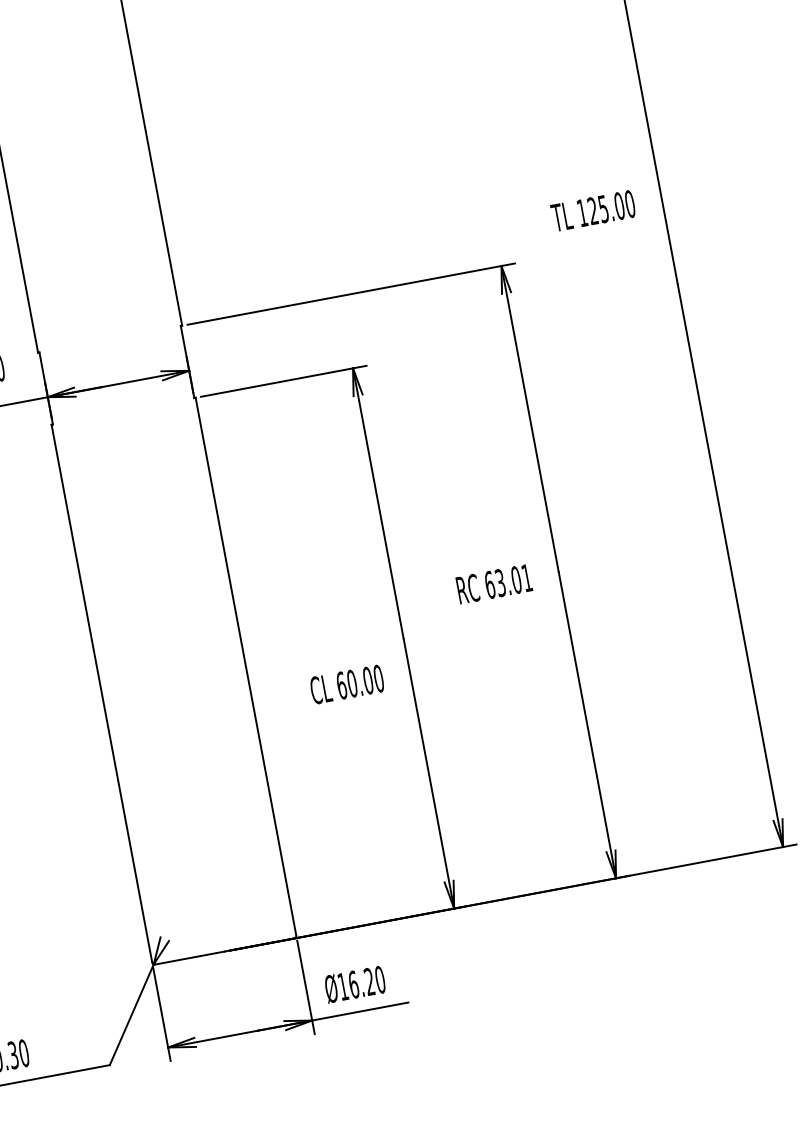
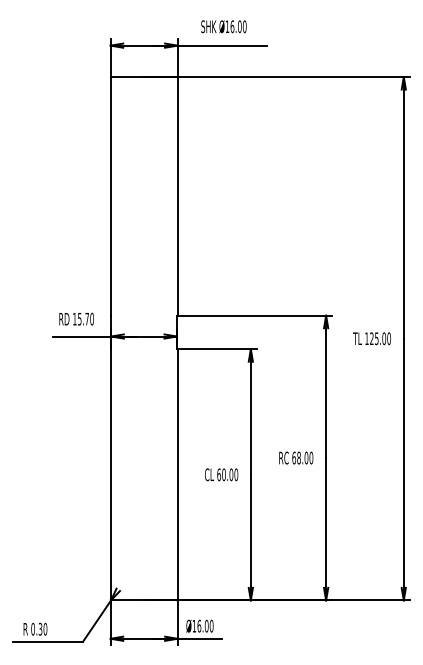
text: (592, 210) -> (371, 338), moved
text: (514, 579) -> (305, 457), 63.01 -> 68.00
text: (346, 684) -> (221, 474), moved
text: (369, 982) -> (206, 626), Ø16.20 -> Ø16.00

